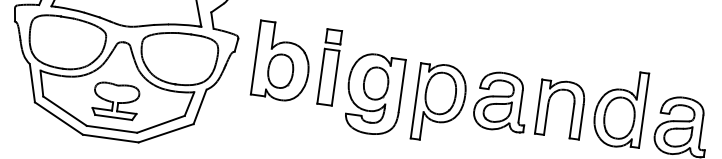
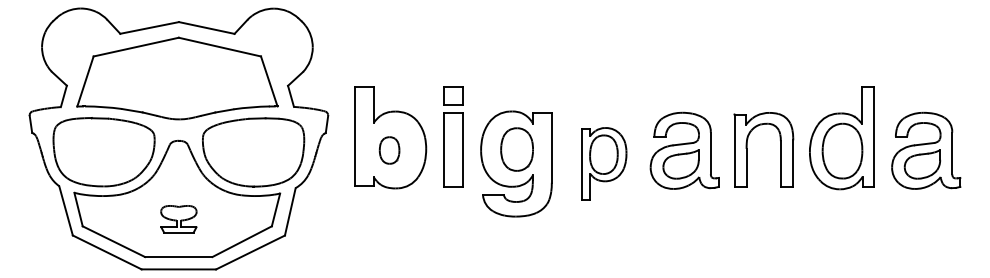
part: (280, 71) -> (389, 150), size x0.6
part: (115, 101) -> (178, 219), size x0.6
part: (439, 102) -> (603, 163), size x0.7

